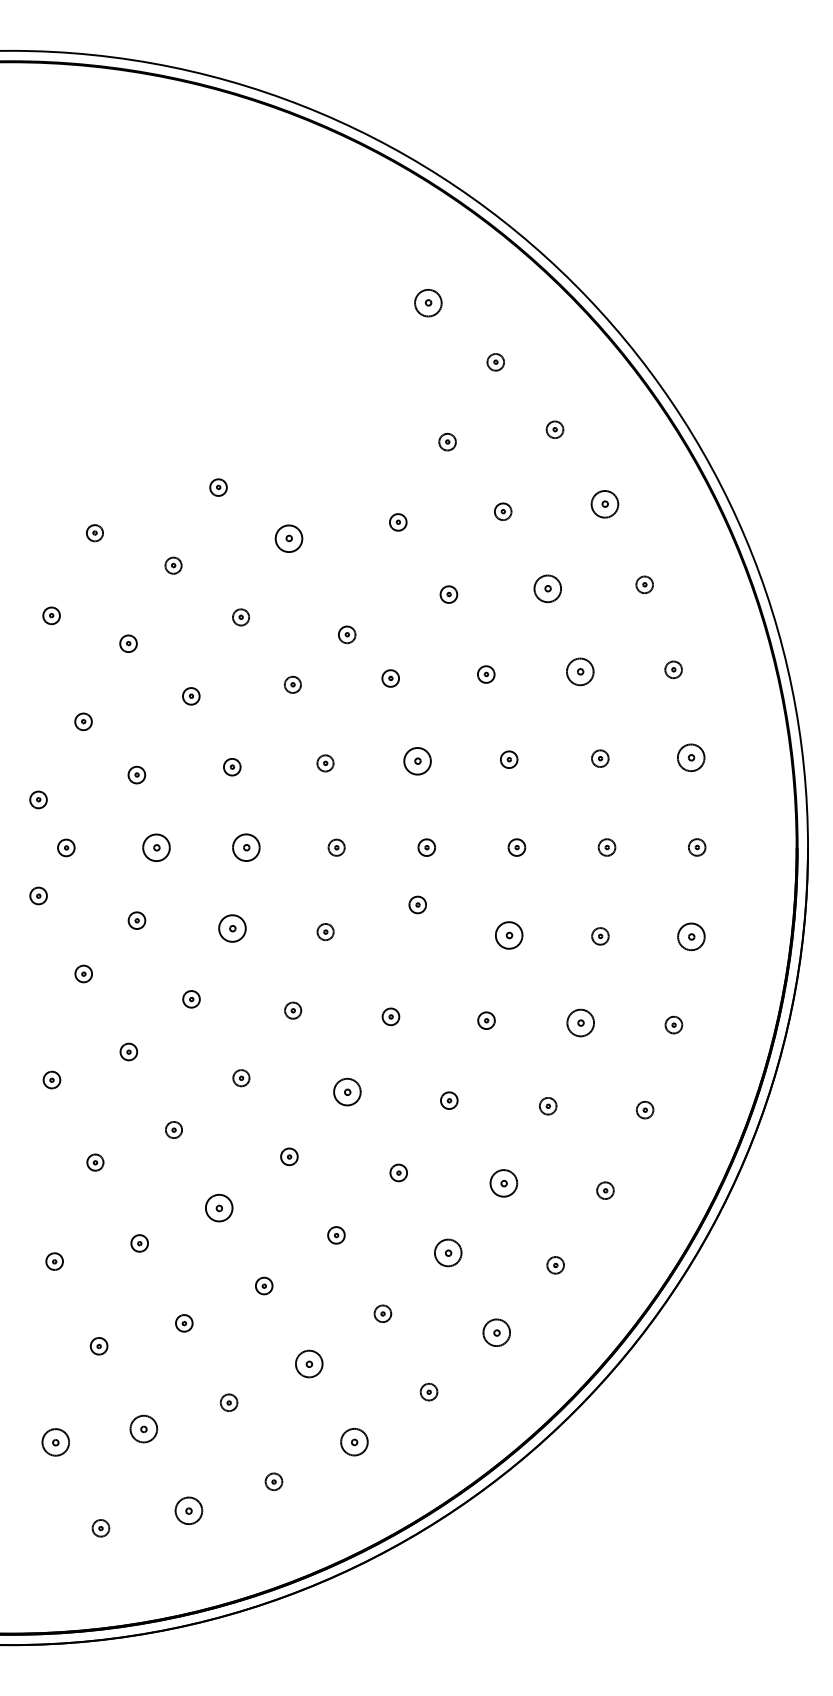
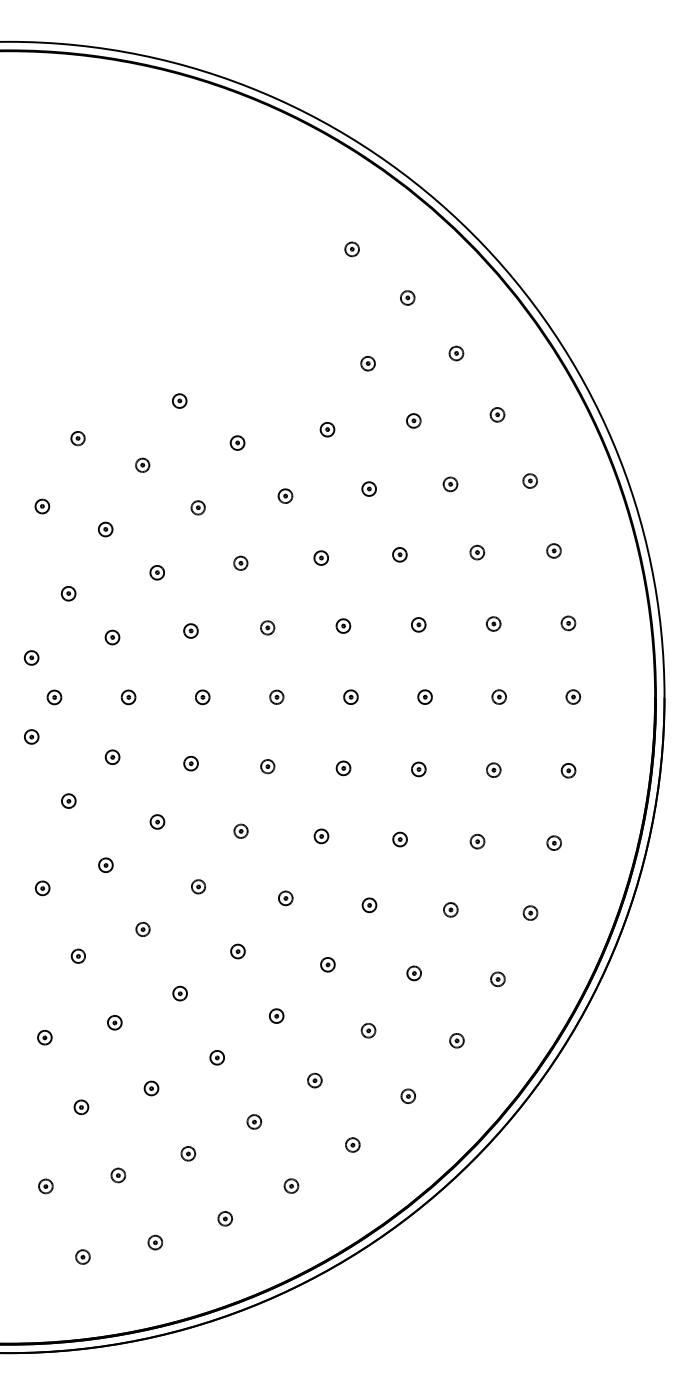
part: (427, 303) -> (351, 249), size x0.62
part: (604, 503) -> (497, 414), size x0.62
part: (288, 537) -> (237, 442), size x0.62
part: (547, 589) -> (450, 484), size x0.62
part: (347, 634) -> (285, 495), moved
part: (580, 671) -> (477, 552), size x0.62
part: (691, 758) -> (568, 623), size x0.62
part: (417, 760) -> (343, 625), size x0.62
part: (156, 848) -> (128, 697), size x0.62
part: (246, 848) -> (202, 697), size x0.62
part: (417, 905) -> (343, 768), moved
part: (231, 928) -> (190, 763), size x0.62
part: (508, 935) -> (418, 769), size x0.62
part: (691, 936) -> (568, 770), size x0.62
part: (580, 1023) -> (477, 841), size x0.62
part: (347, 1092) -> (285, 898), size x0.62
part: (502, 1183) -> (413, 973), size x0.62
part: (218, 1207) -> (179, 993), size x0.62
part: (448, 1252) -> (368, 1030), size x0.62
part: (495, 1333) -> (407, 1096), size x0.62
part: (309, 1363) -> (254, 1121), size x0.62
part: (144, 1429) -> (118, 1175), size x0.62
part: (354, 1441) -> (291, 1185), size x0.62
part: (55, 1442) -> (45, 1186), size x0.62
part: (189, 1510) -> (155, 1242), size x0.62

